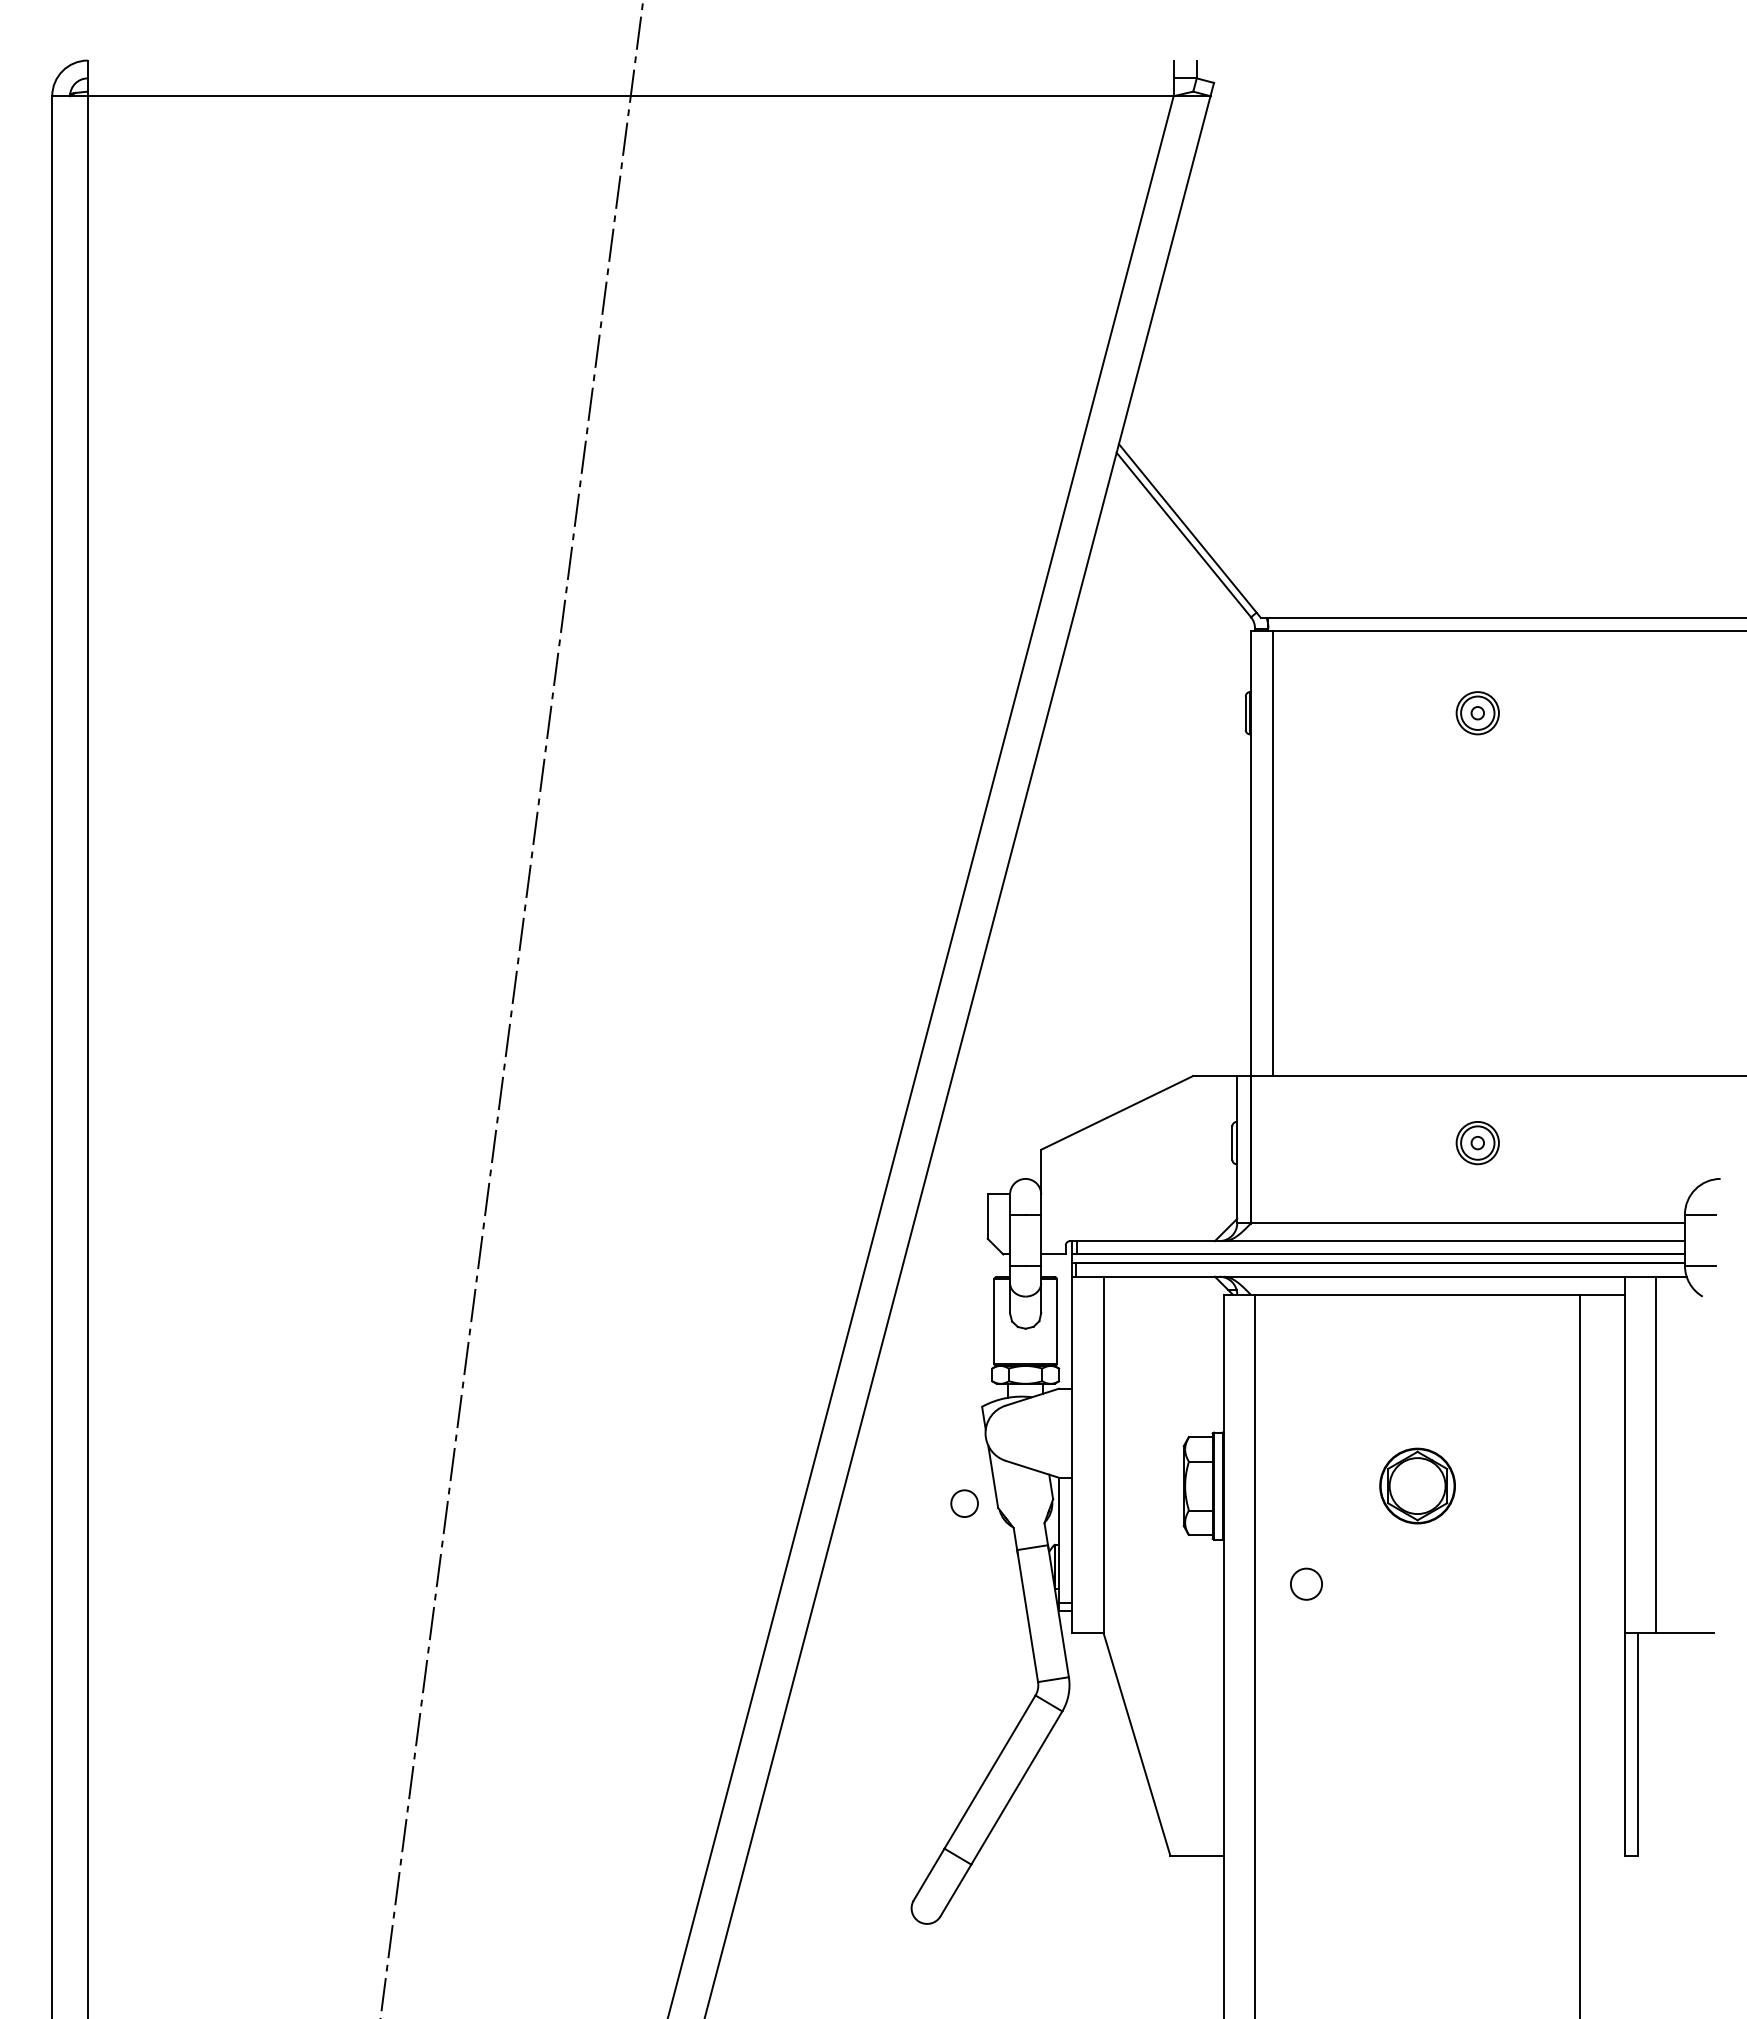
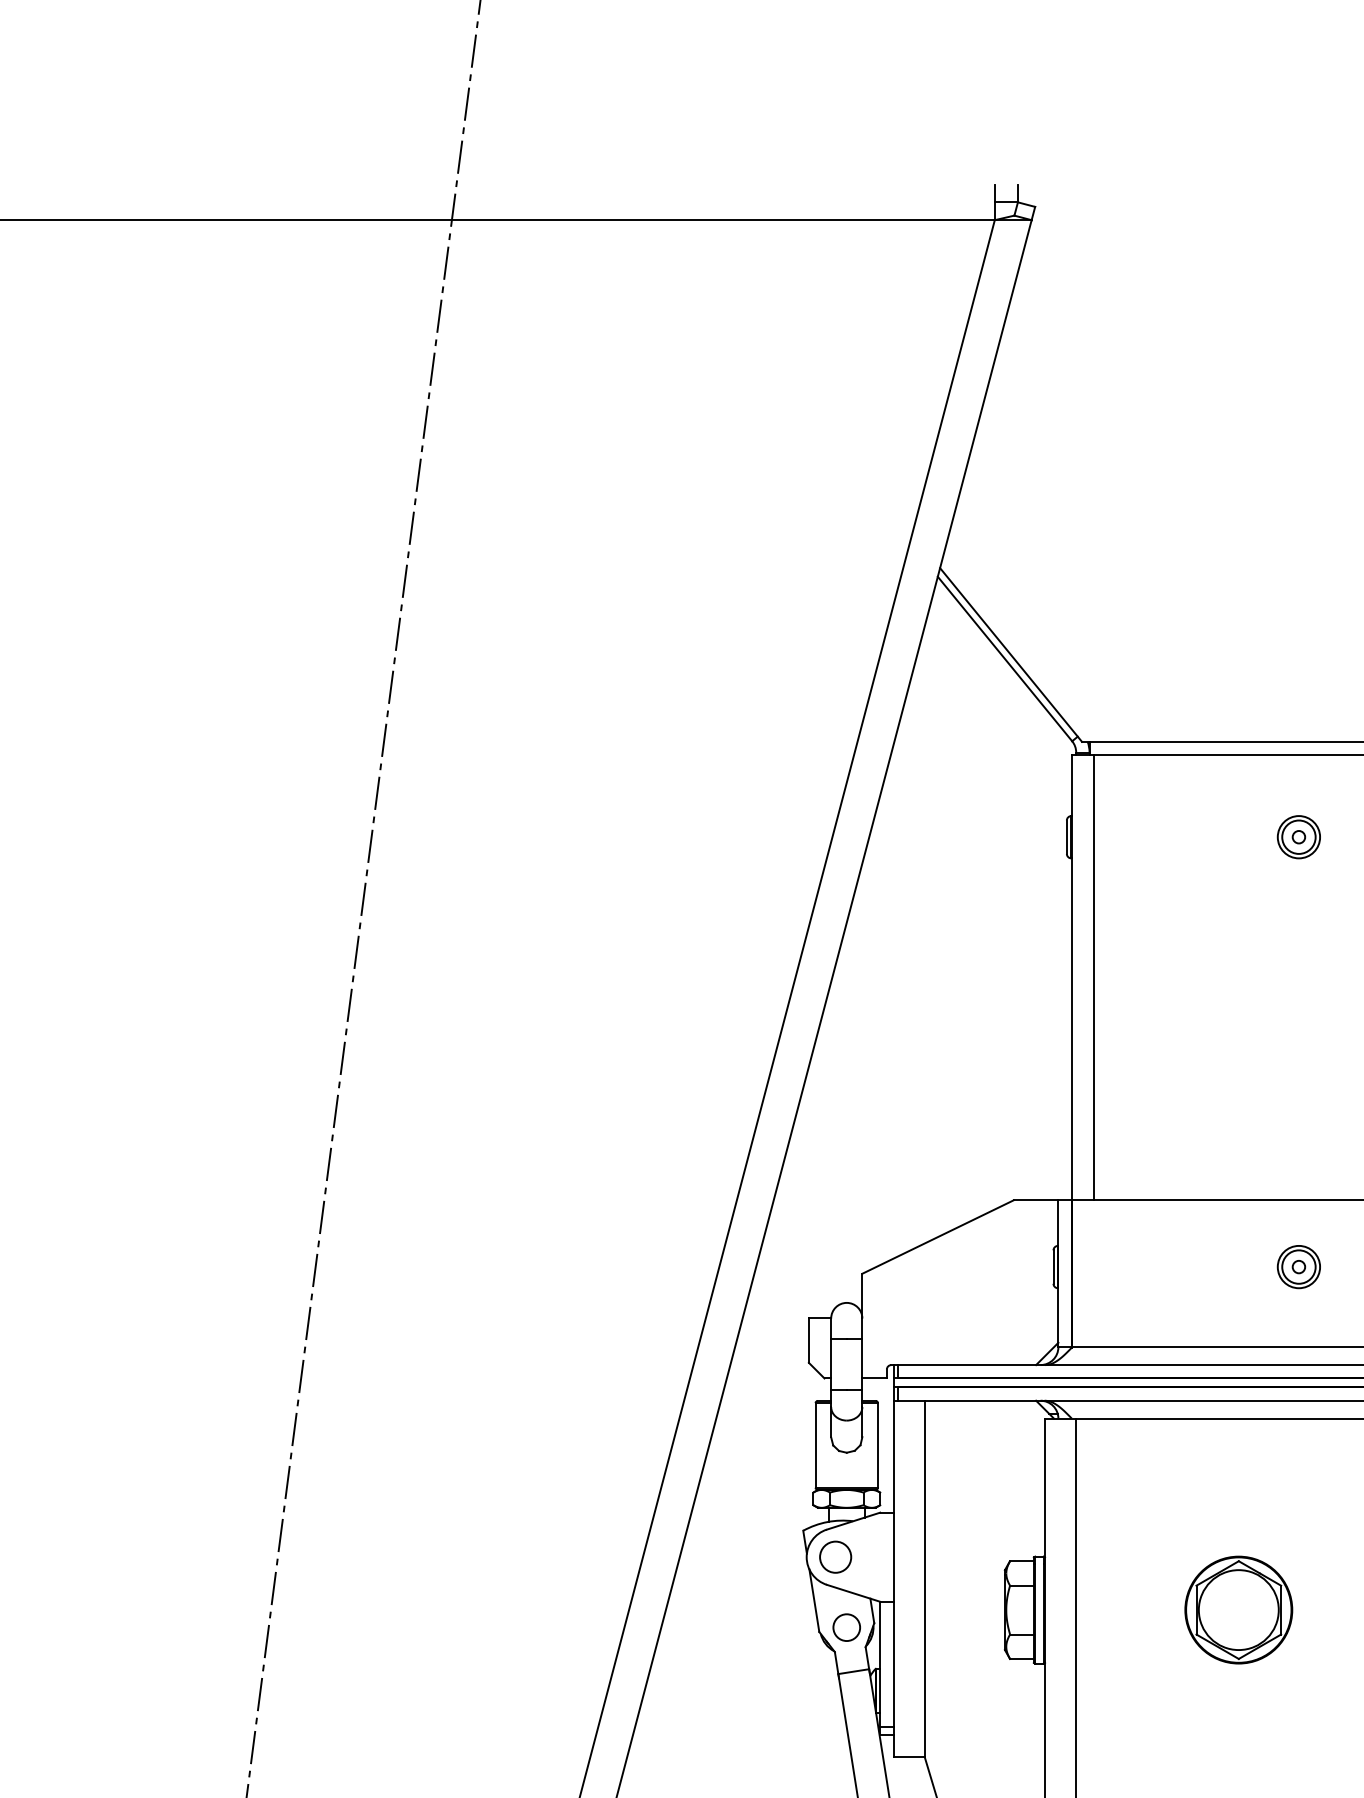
part: (1417, 1485) -> (1238, 1609), size x1.43
circle: (964, 1503) -> (846, 1627), moved
circle: (1306, 1583) -> (835, 1556), moved

